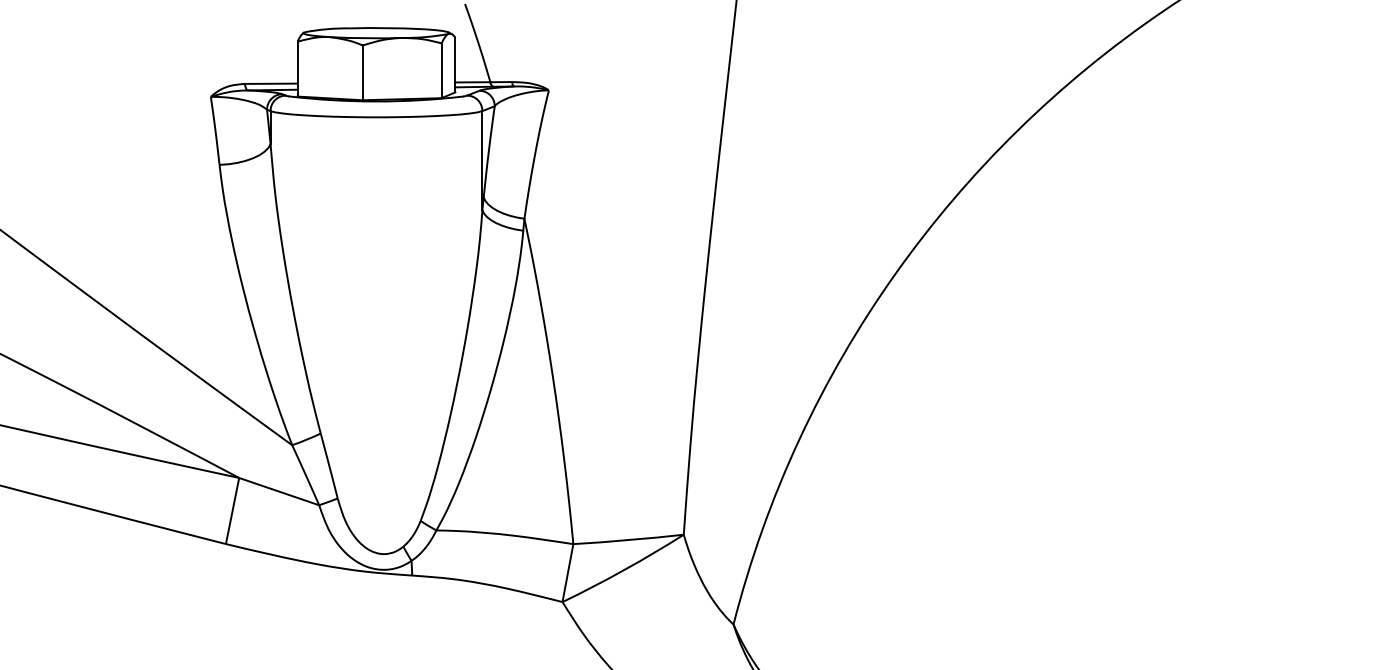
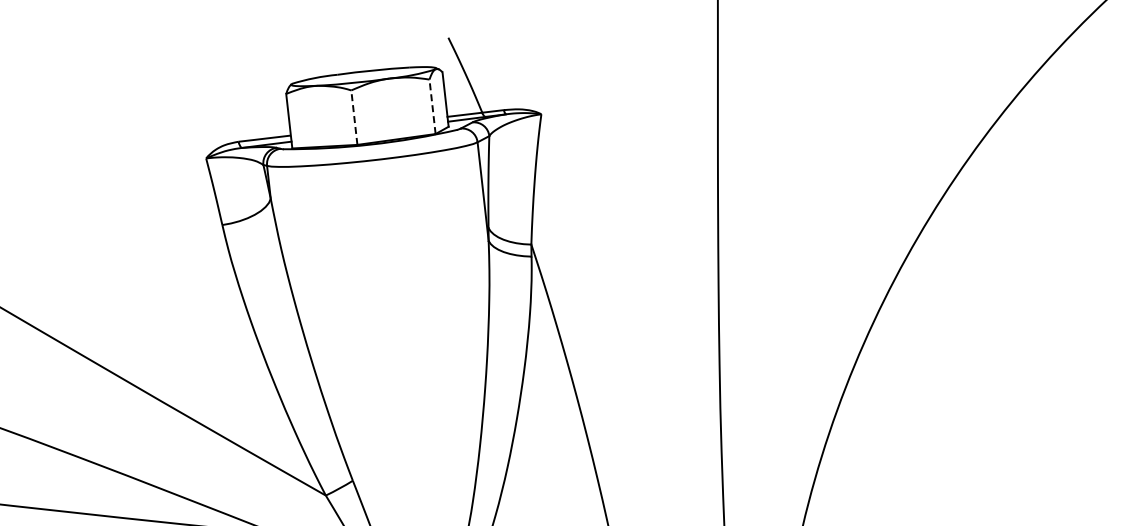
line: (441, 70) -> (432, 106), solid -> dashed
line: (362, 72) -> (354, 117), solid -> dashed

